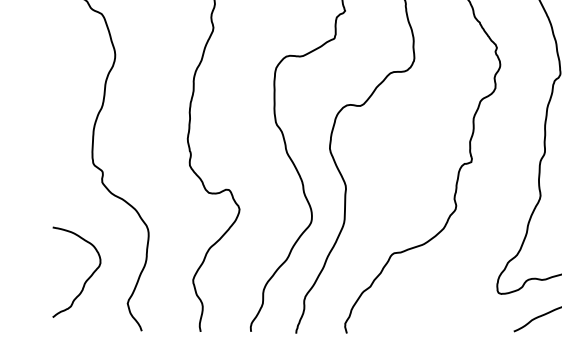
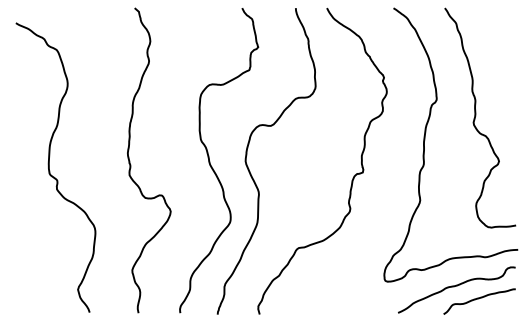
curve: (87, 277) -> (44, 268), removed

